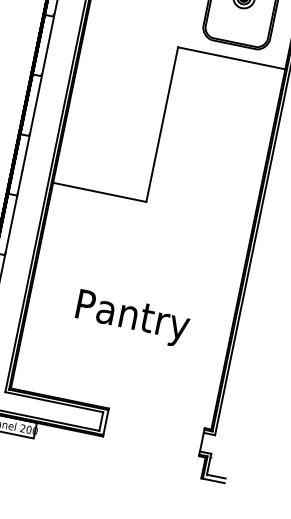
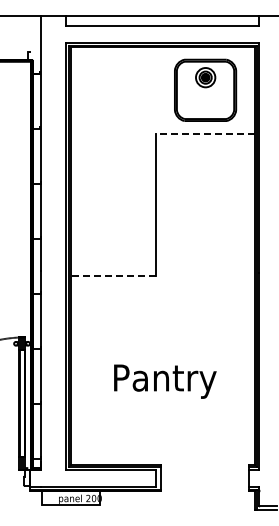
line: (231, 58) -> (205, 133), solid -> dashed
line: (99, 191) -> (113, 275), solid -> dashed

